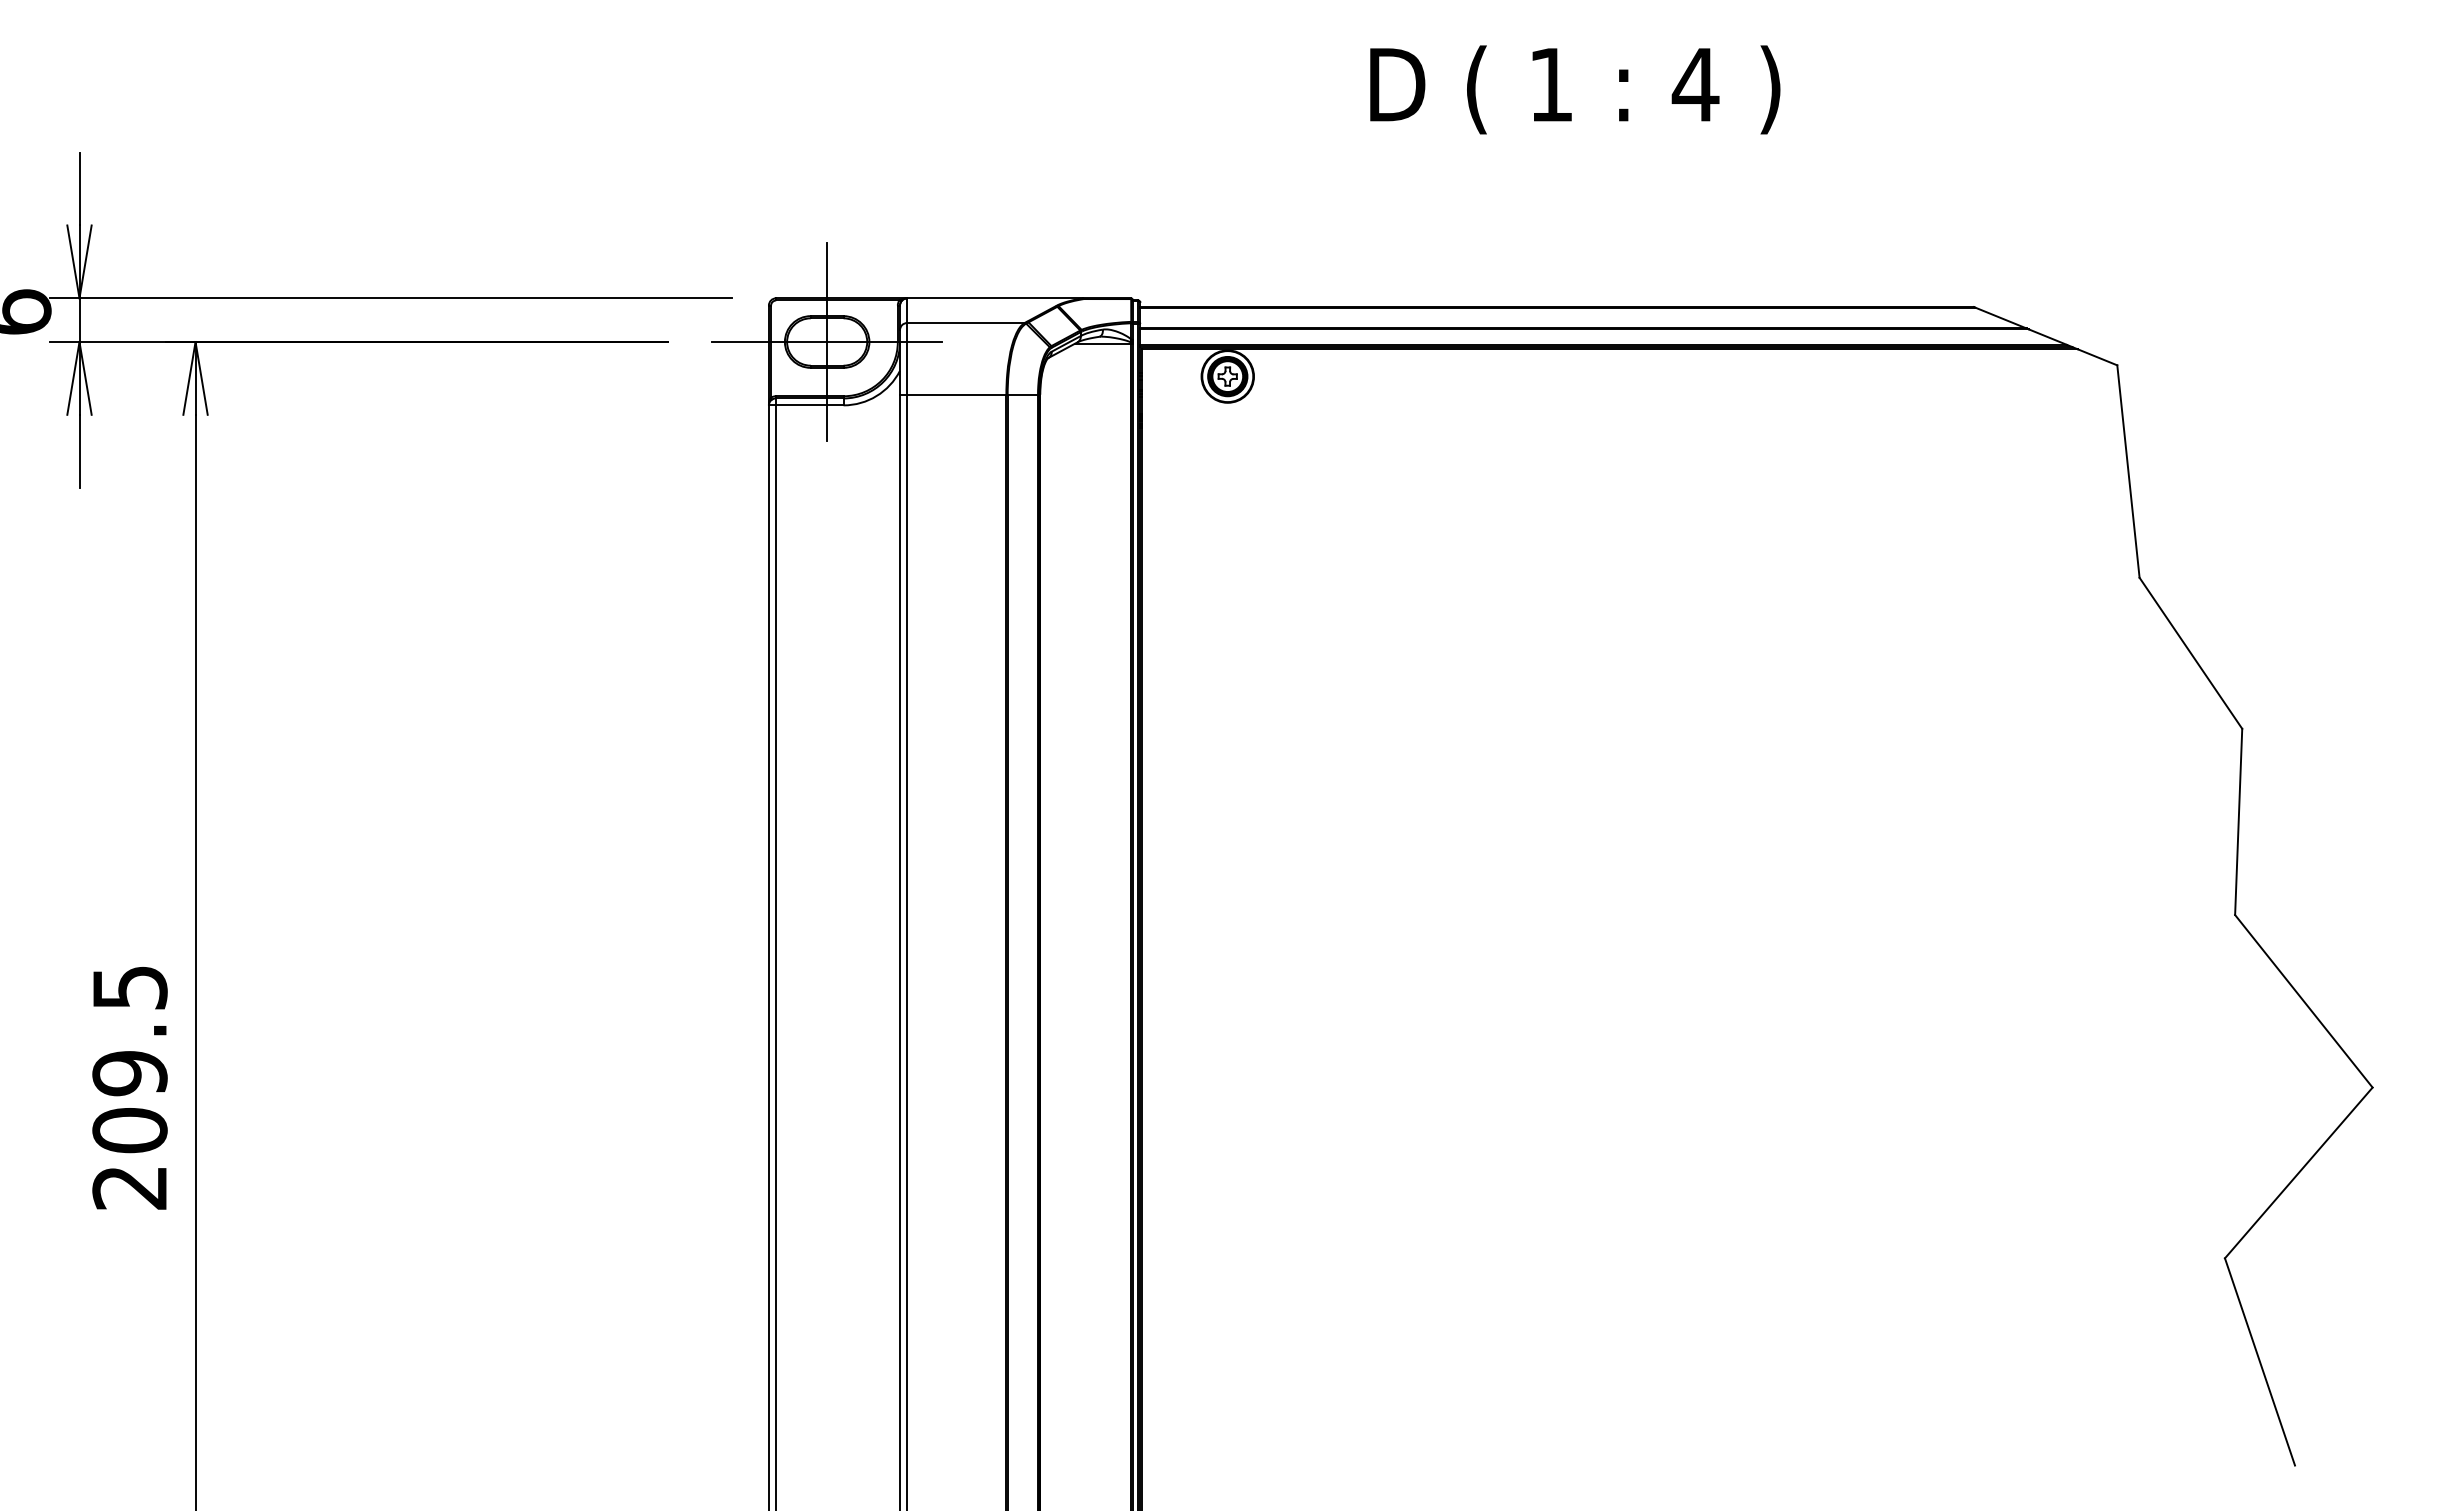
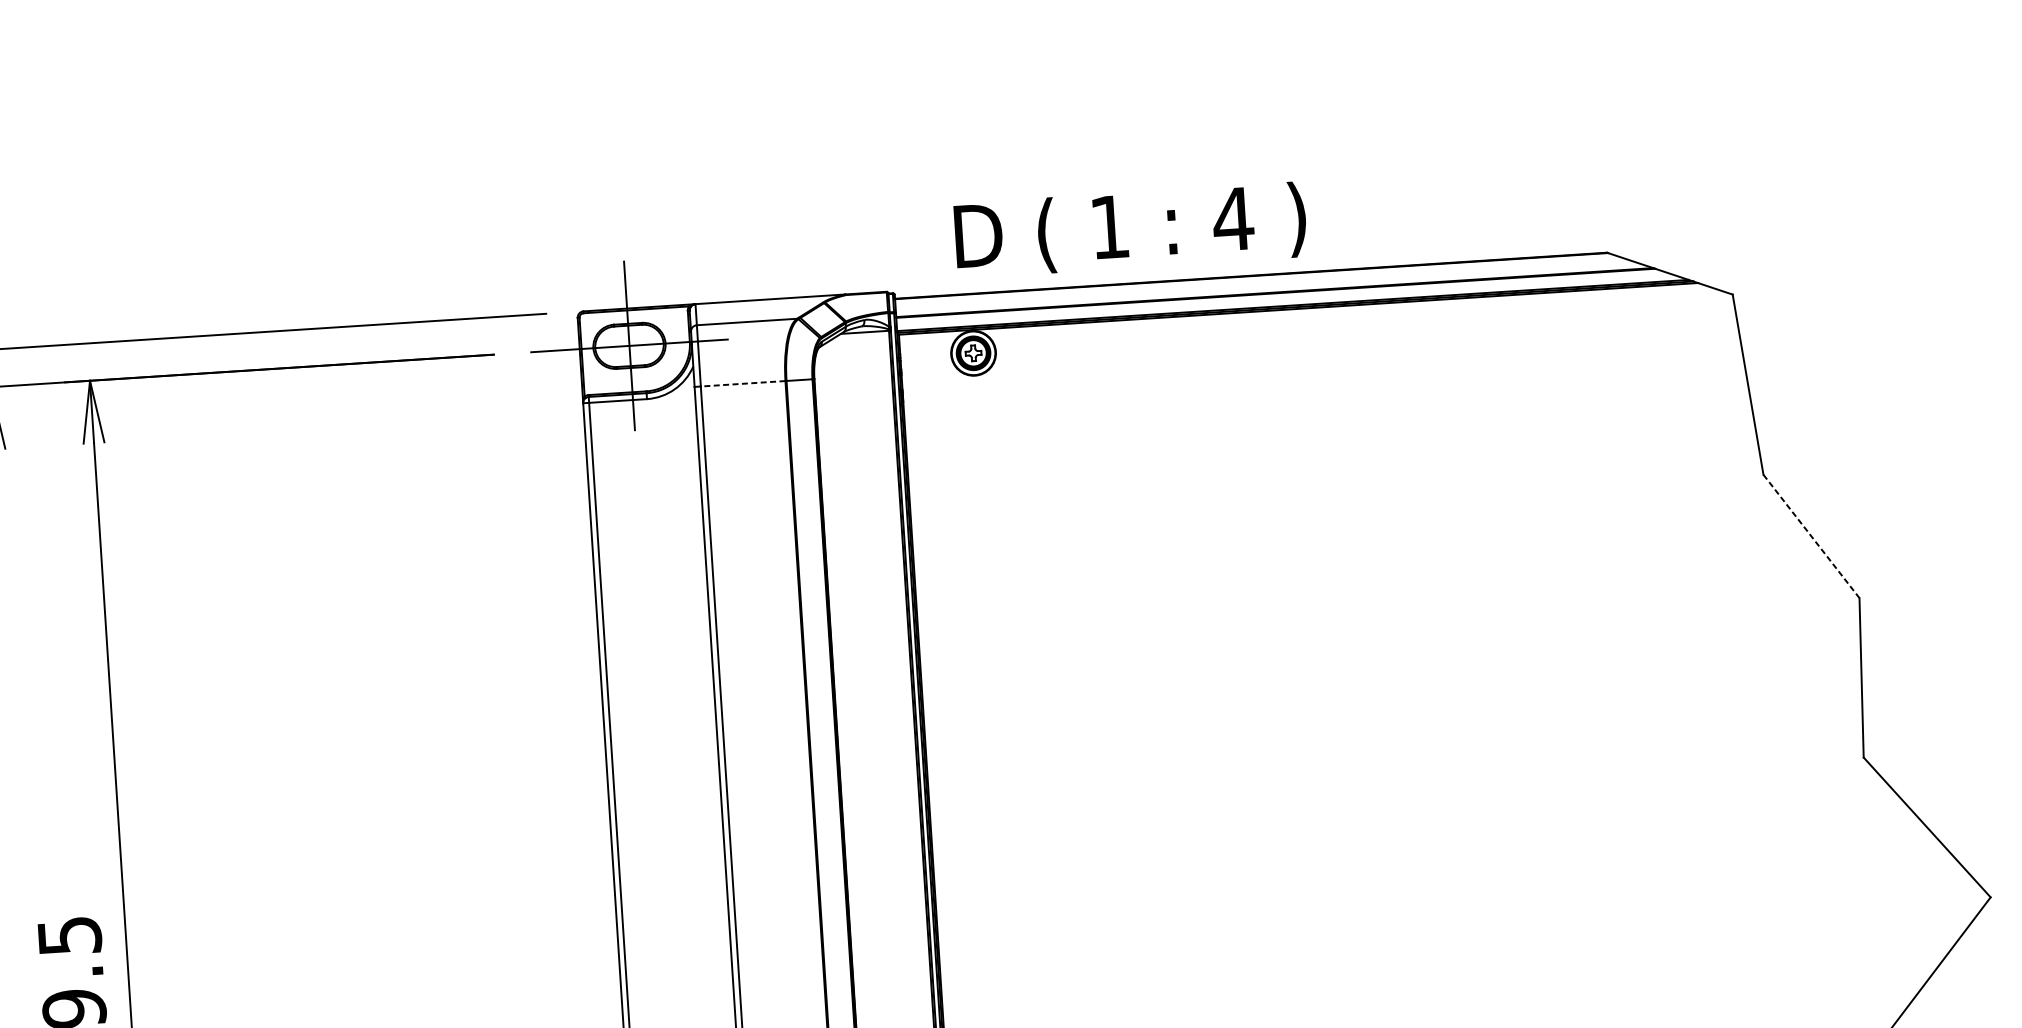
text: (1575, 89) -> (1130, 229), moved
line: (956, 394) -> (742, 383), solid -> dashed
line: (2191, 653) -> (1811, 536), solid -> dashed

